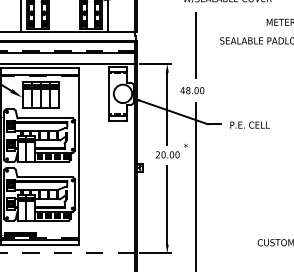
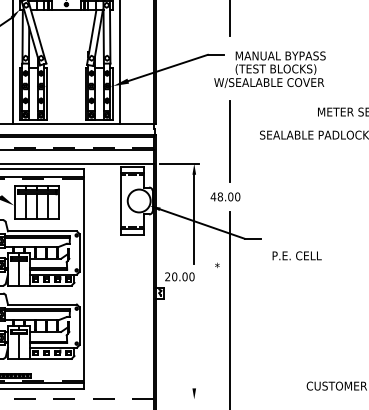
text: (249, 124) -> (296, 255), moved
text: (167, 154) -> (179, 276), moved
line: (167, 205) -> (194, 339), removed
line: (155, 253) -> (179, 399), removed

